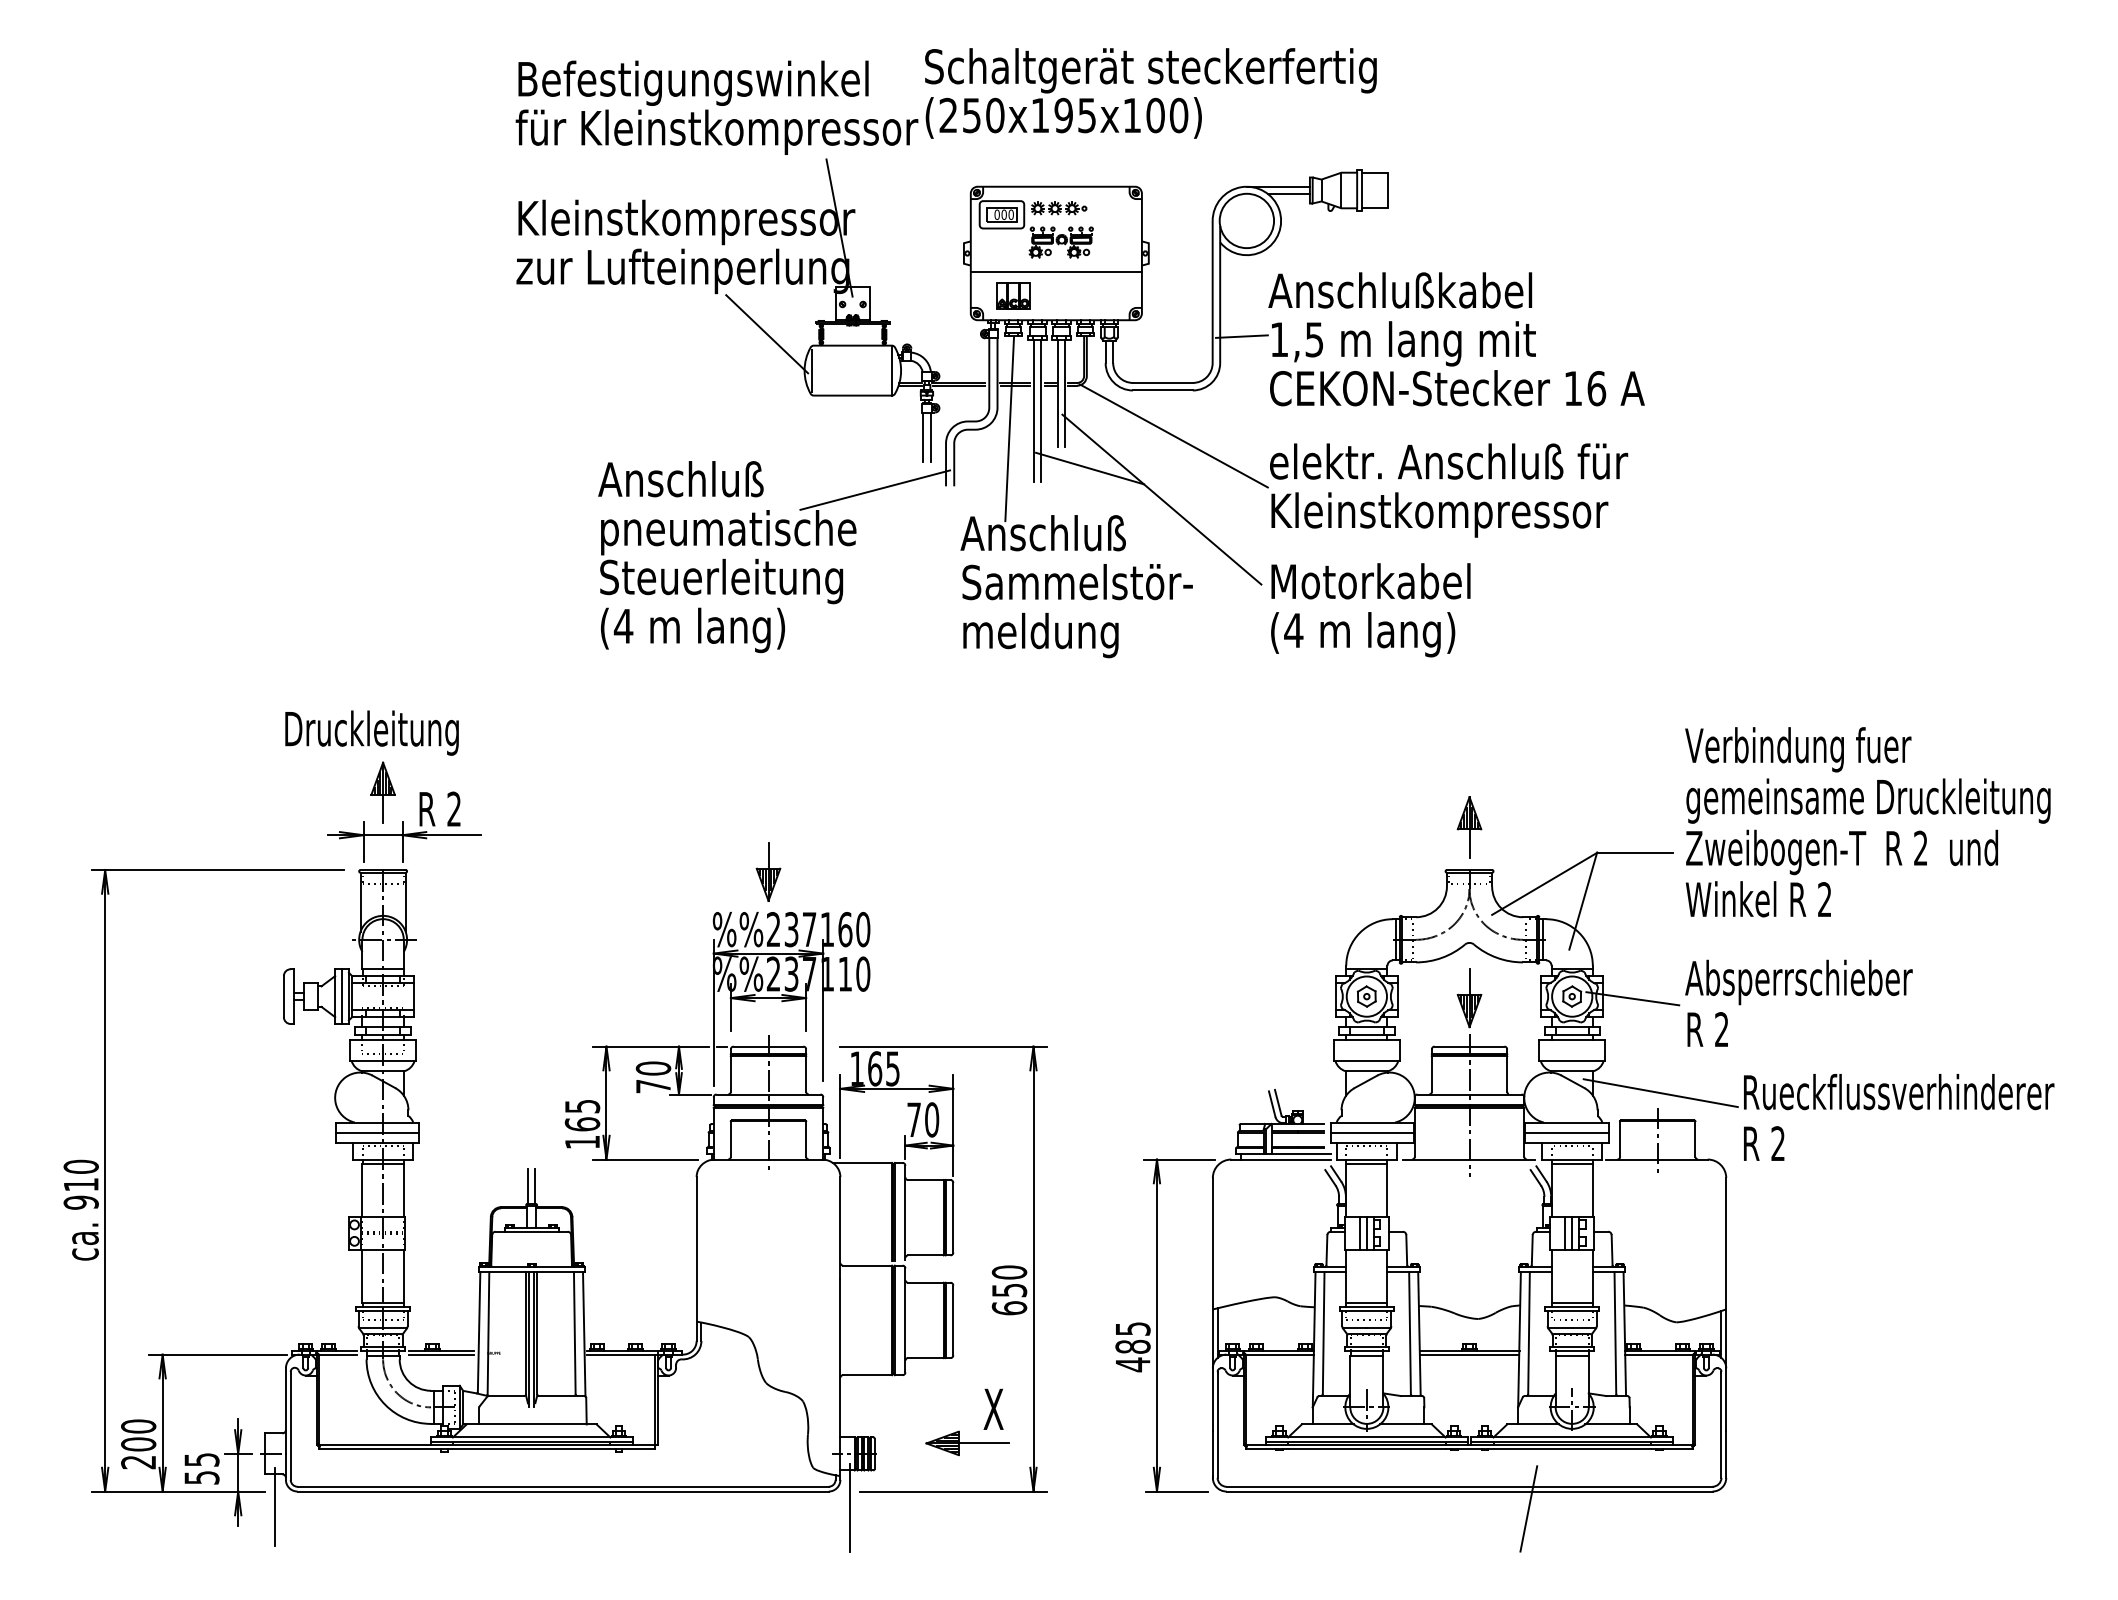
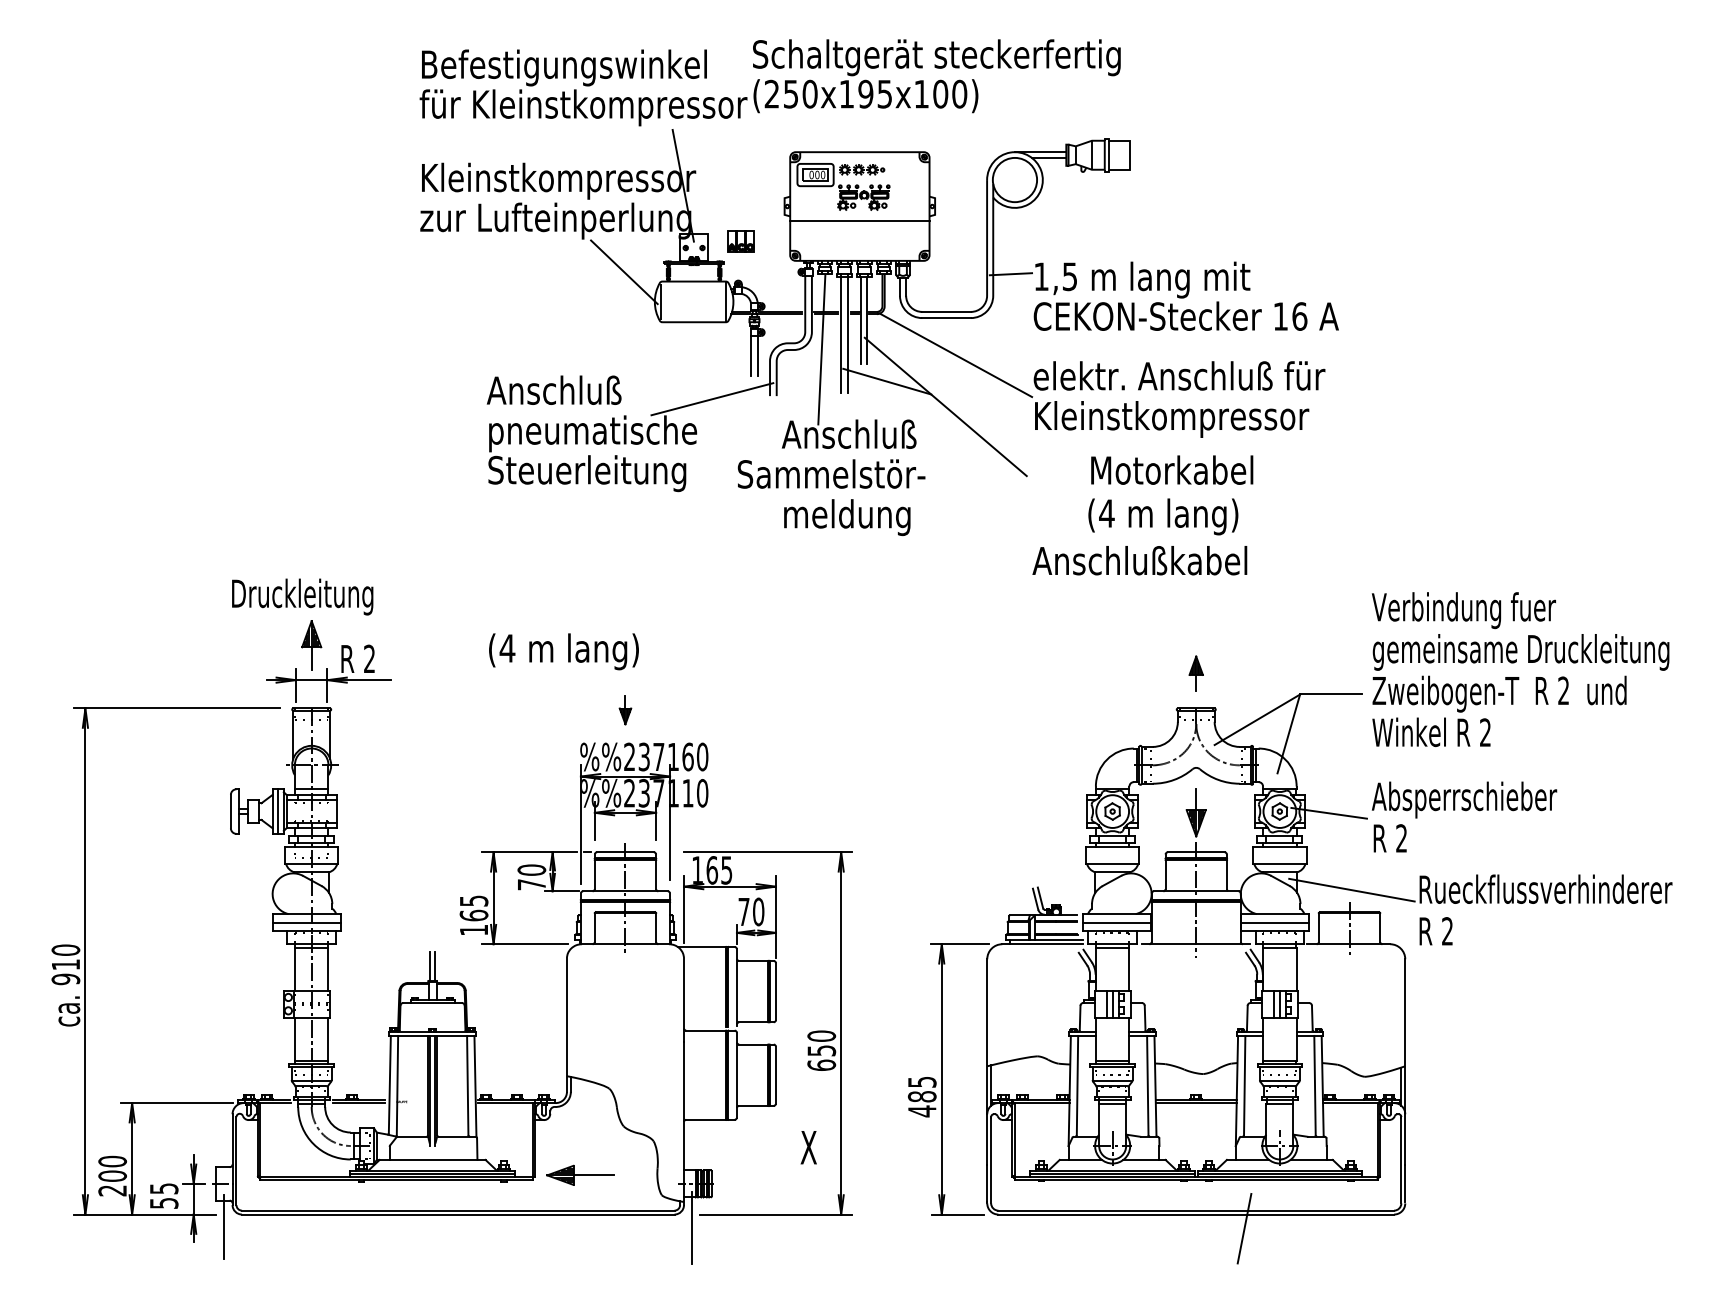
text: (1400, 290) -> (1140, 560), moved
part: (1013, 295) -> (741, 240), moved
text: (1370, 581) -> (1171, 470), moved
text: (1077, 582) -> (831, 474), moved
text: (693, 630) -> (564, 651), moved
text: (1363, 634) -> (1163, 516), moved
part: (1469, 827) -> (1196, 673), size x0.7
part: (768, 871) -> (625, 709), size x0.6
part: (967, 1442) -> (580, 1174), moved

